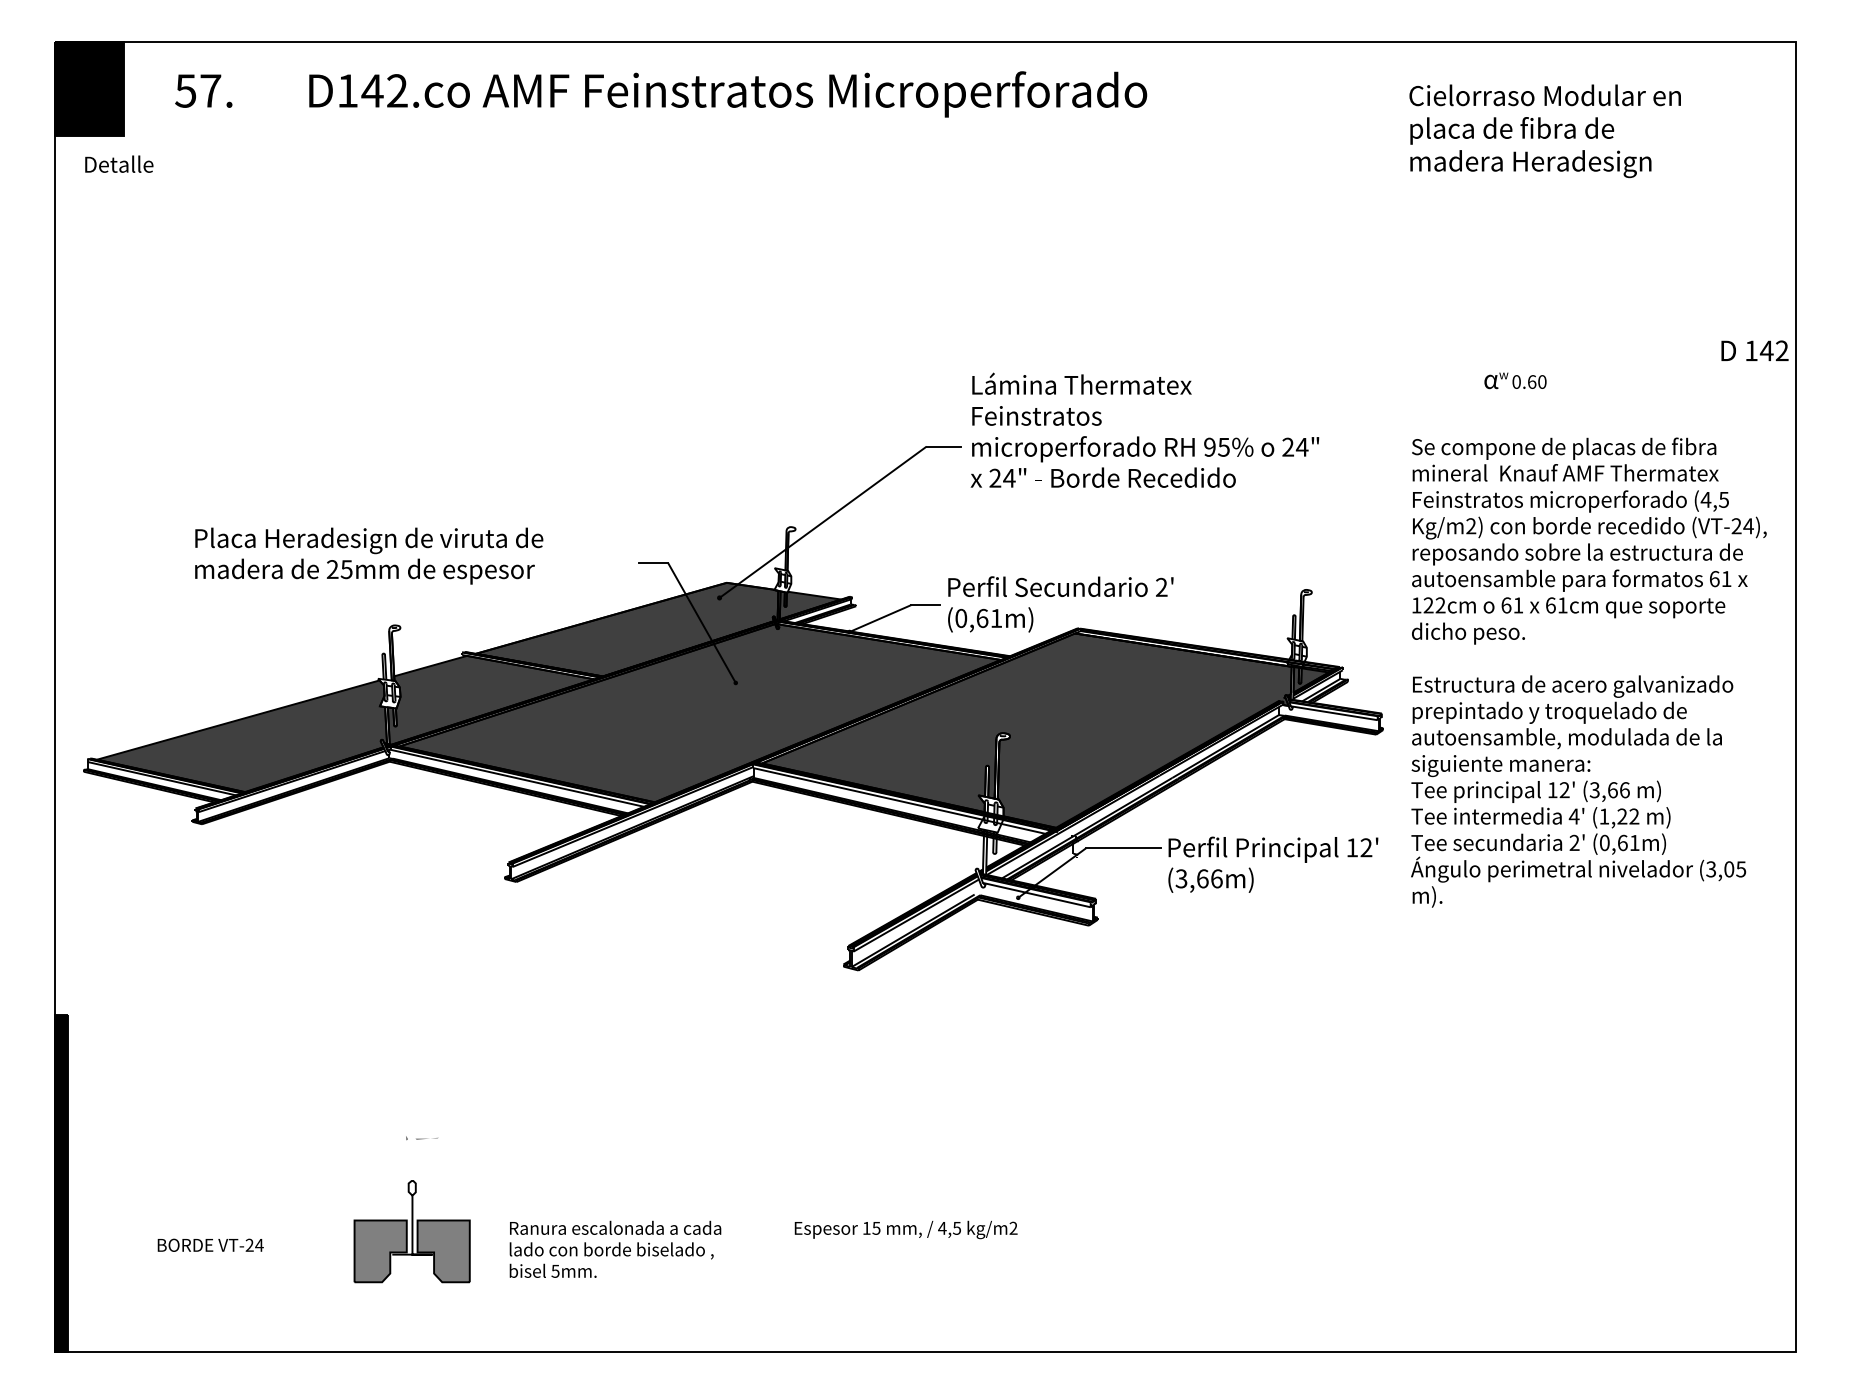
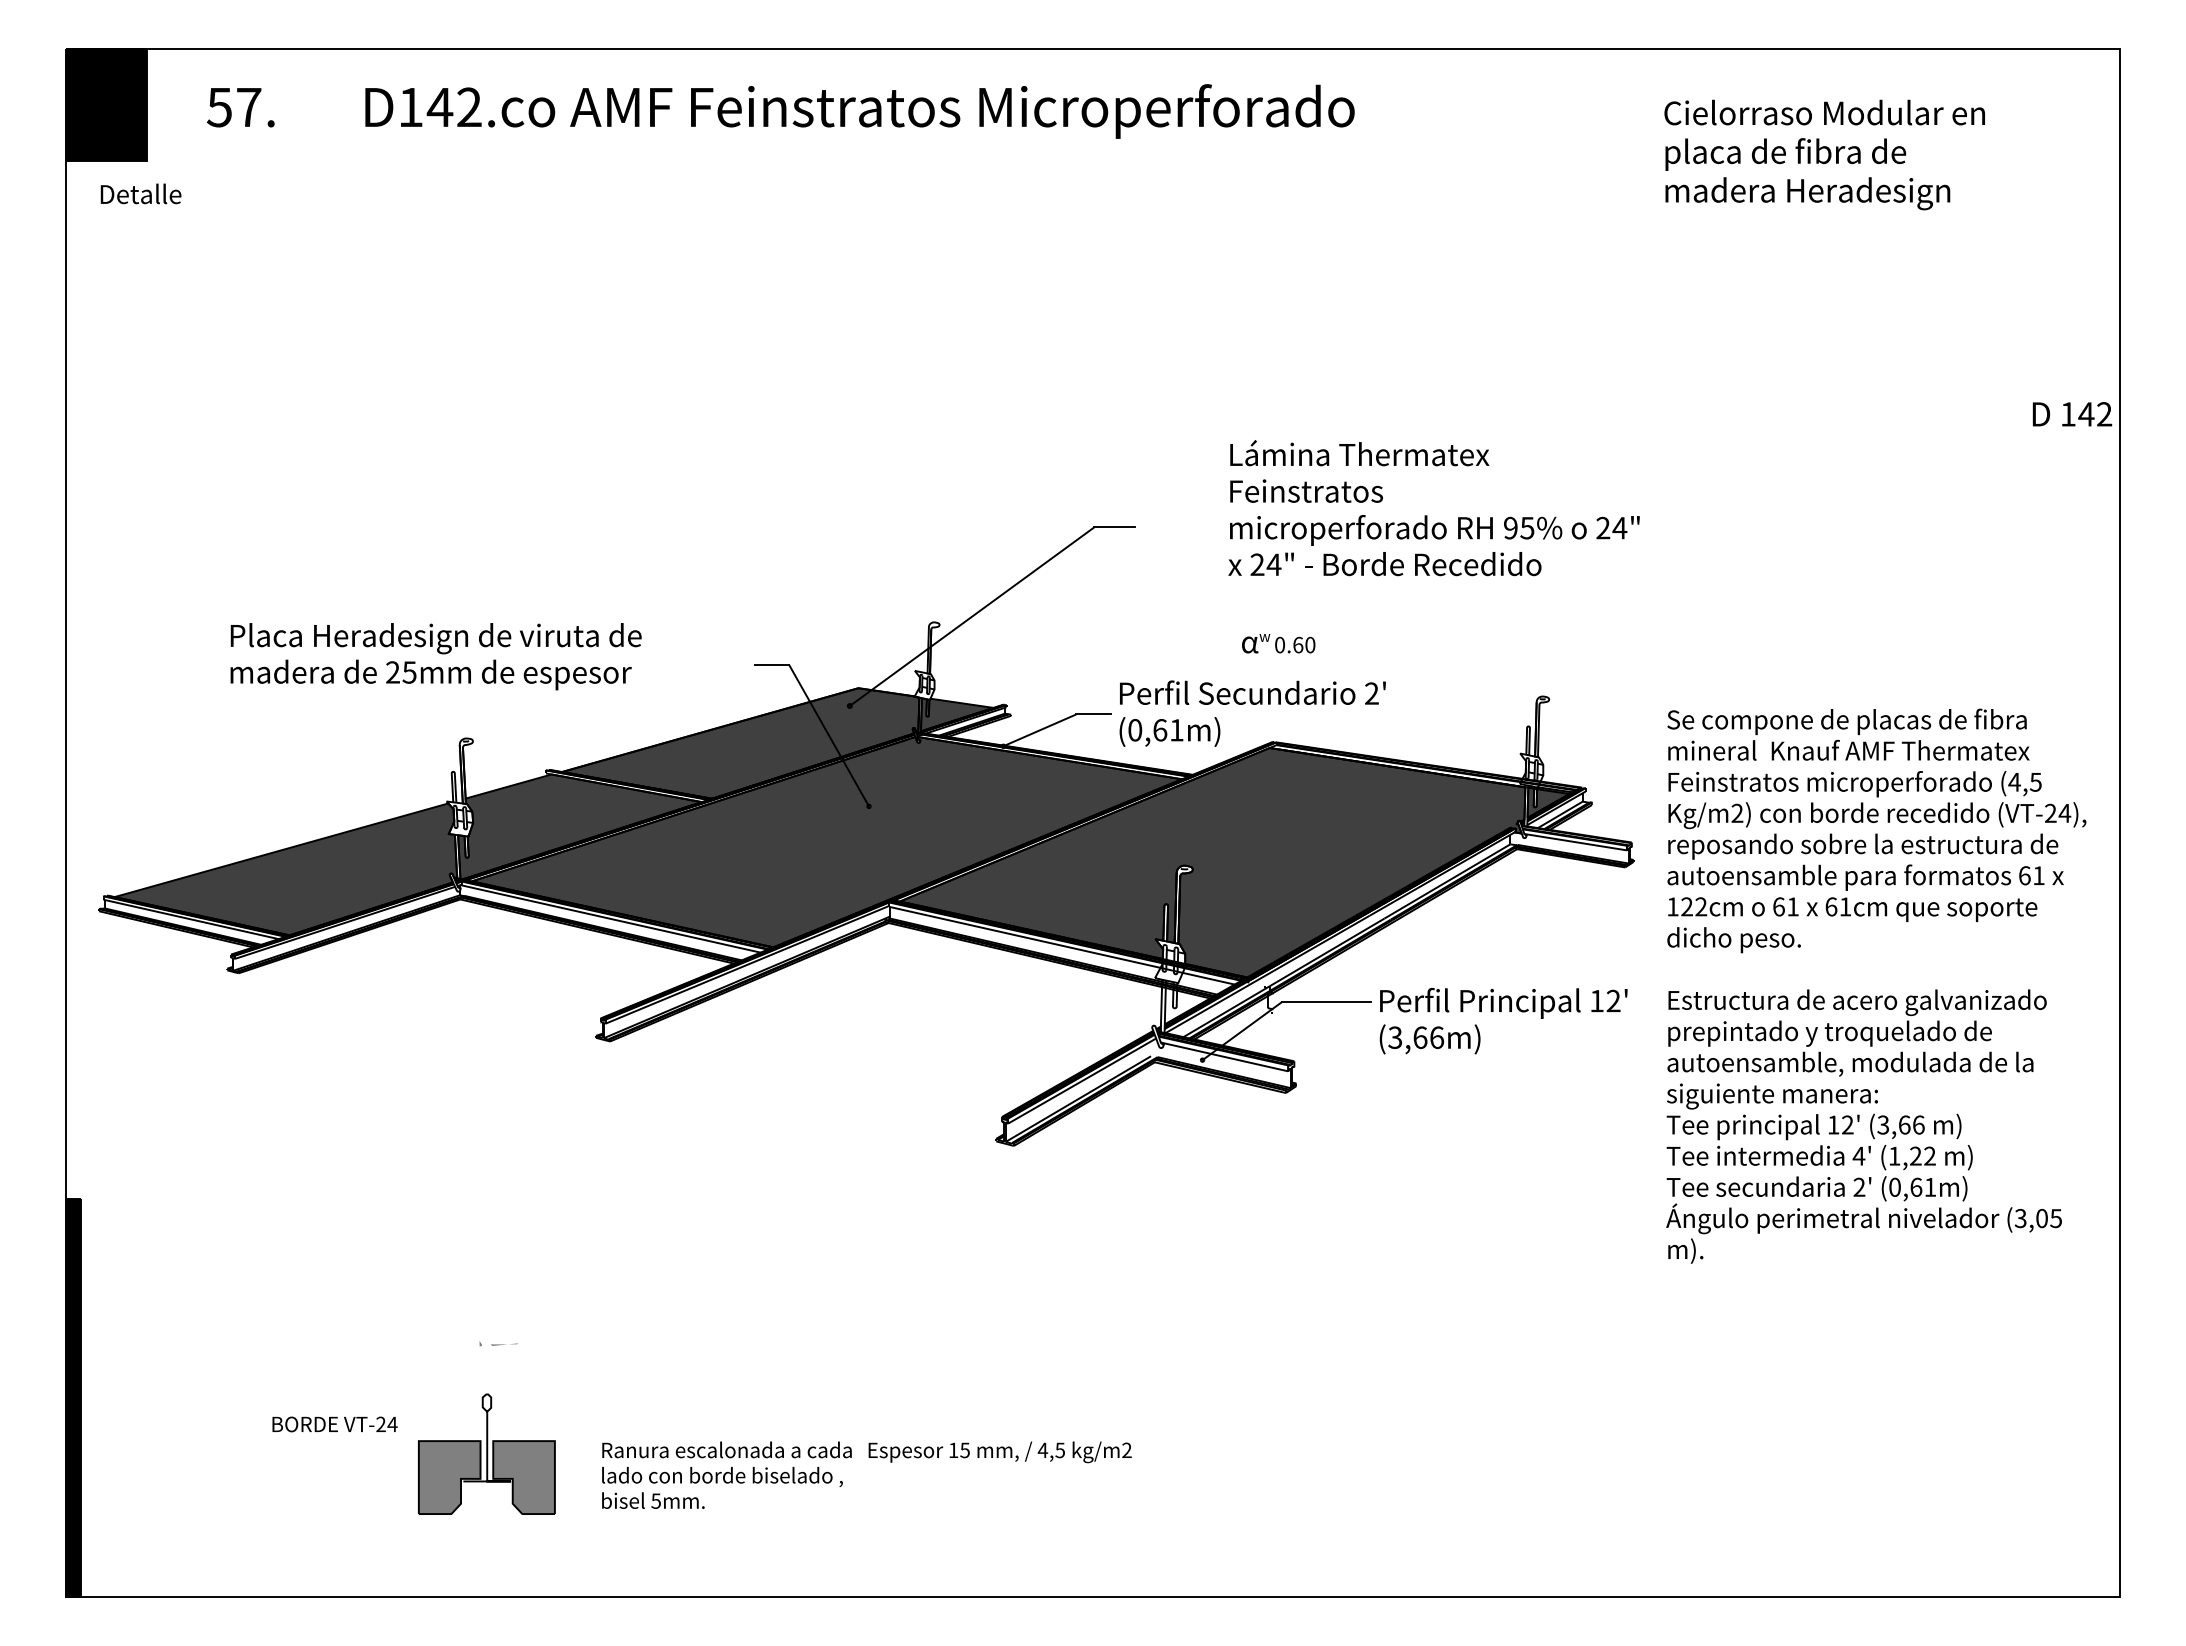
text: (1515, 380) -> (1278, 643), moved
text: (1144, 430) -> (1433, 508), moved
text: (1589, 672) -> (1876, 985), moved
text: (905, 1230) -> (999, 1452), moved
text: (210, 1245) -> (334, 1424), moved

